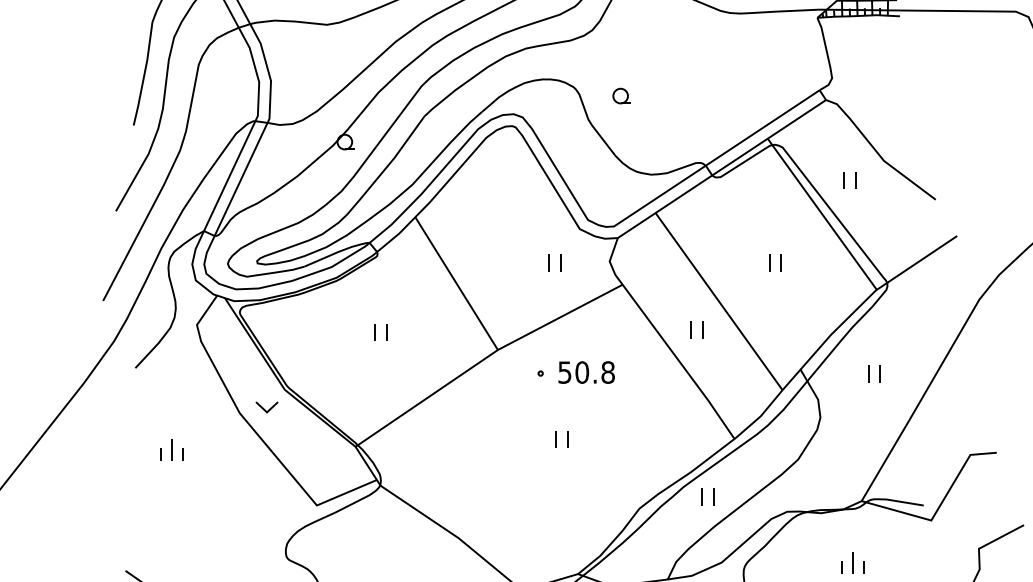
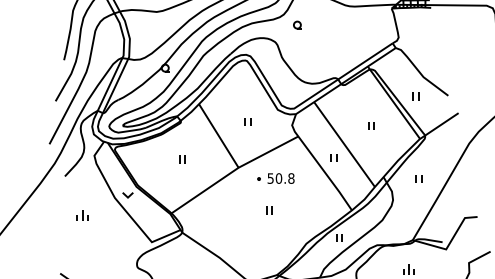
part: (620, 94) -> (297, 24), moved
part: (848, 180) -> (415, 96), moved
part: (554, 261) -> (247, 121), moved

